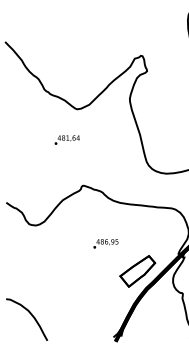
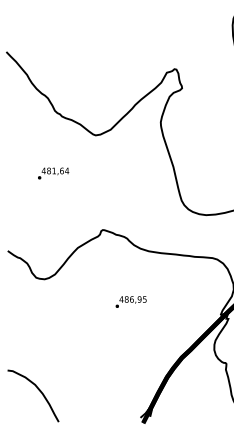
text: (66, 139) -> (52, 172), moved
part: (137, 271) -> (170, 336), removed

